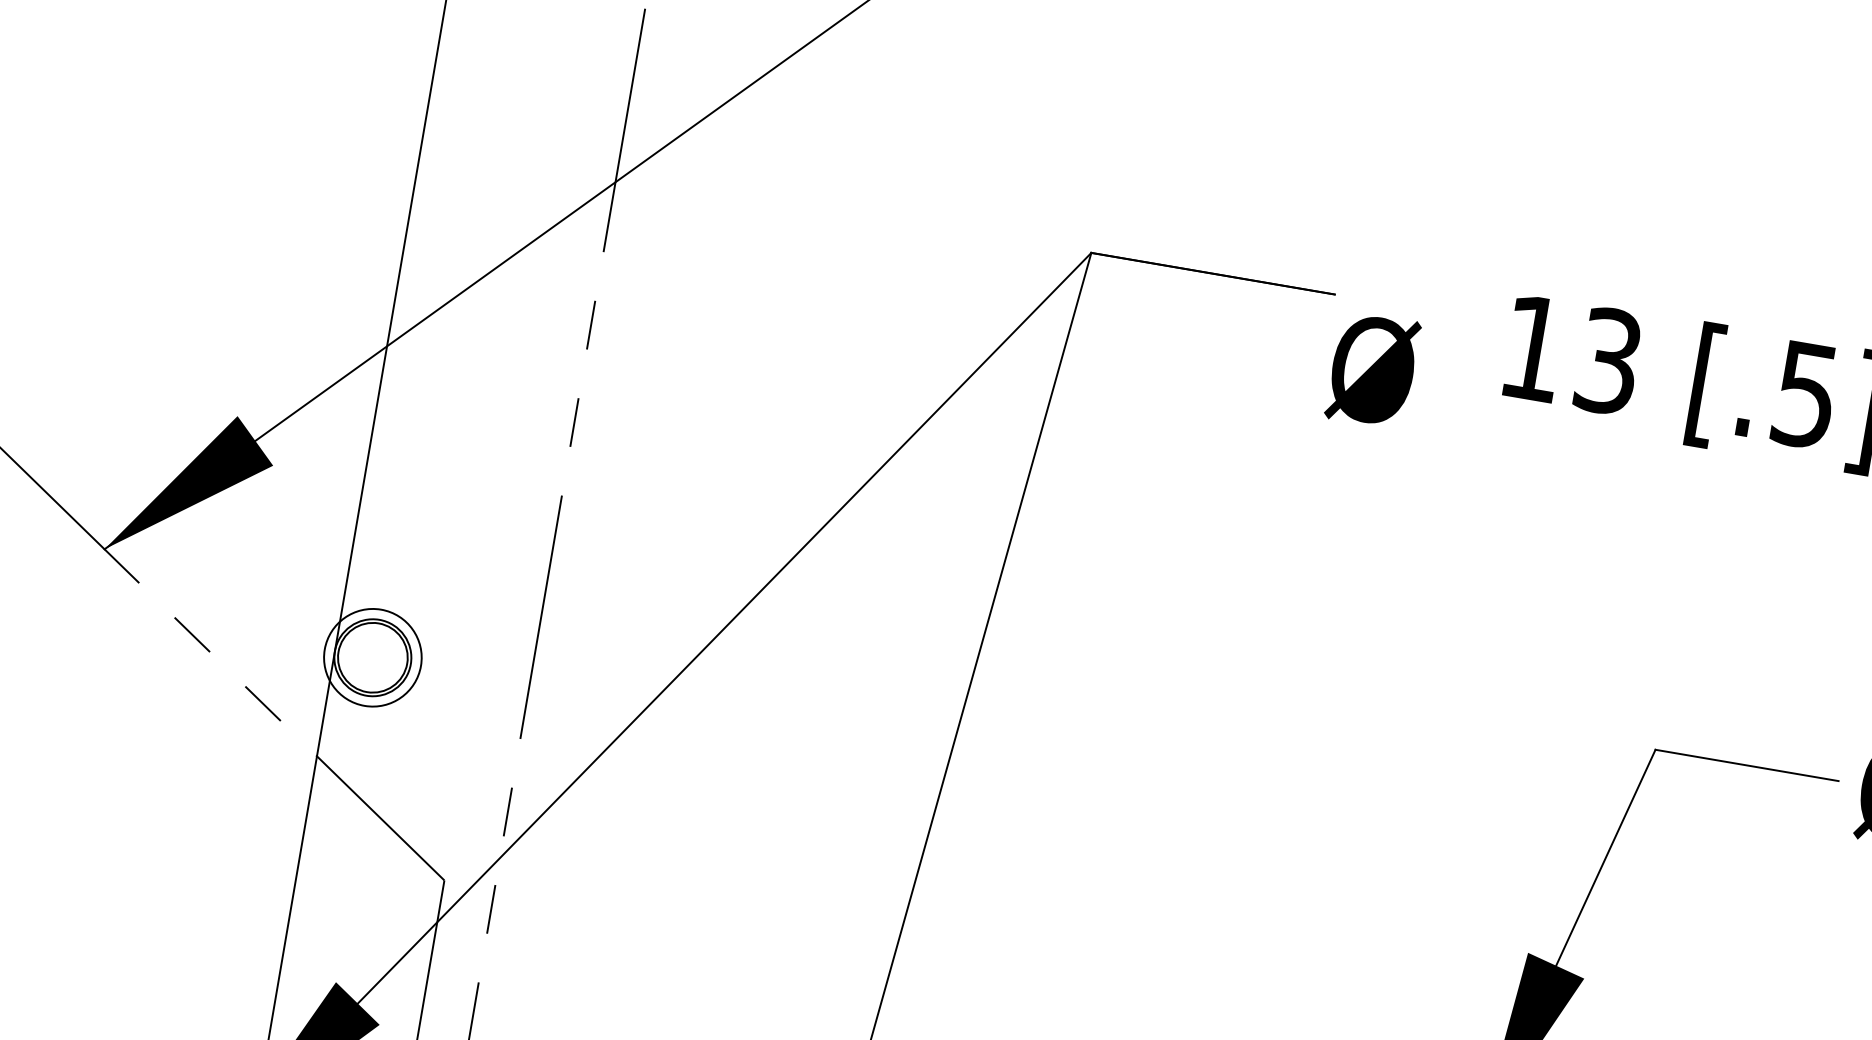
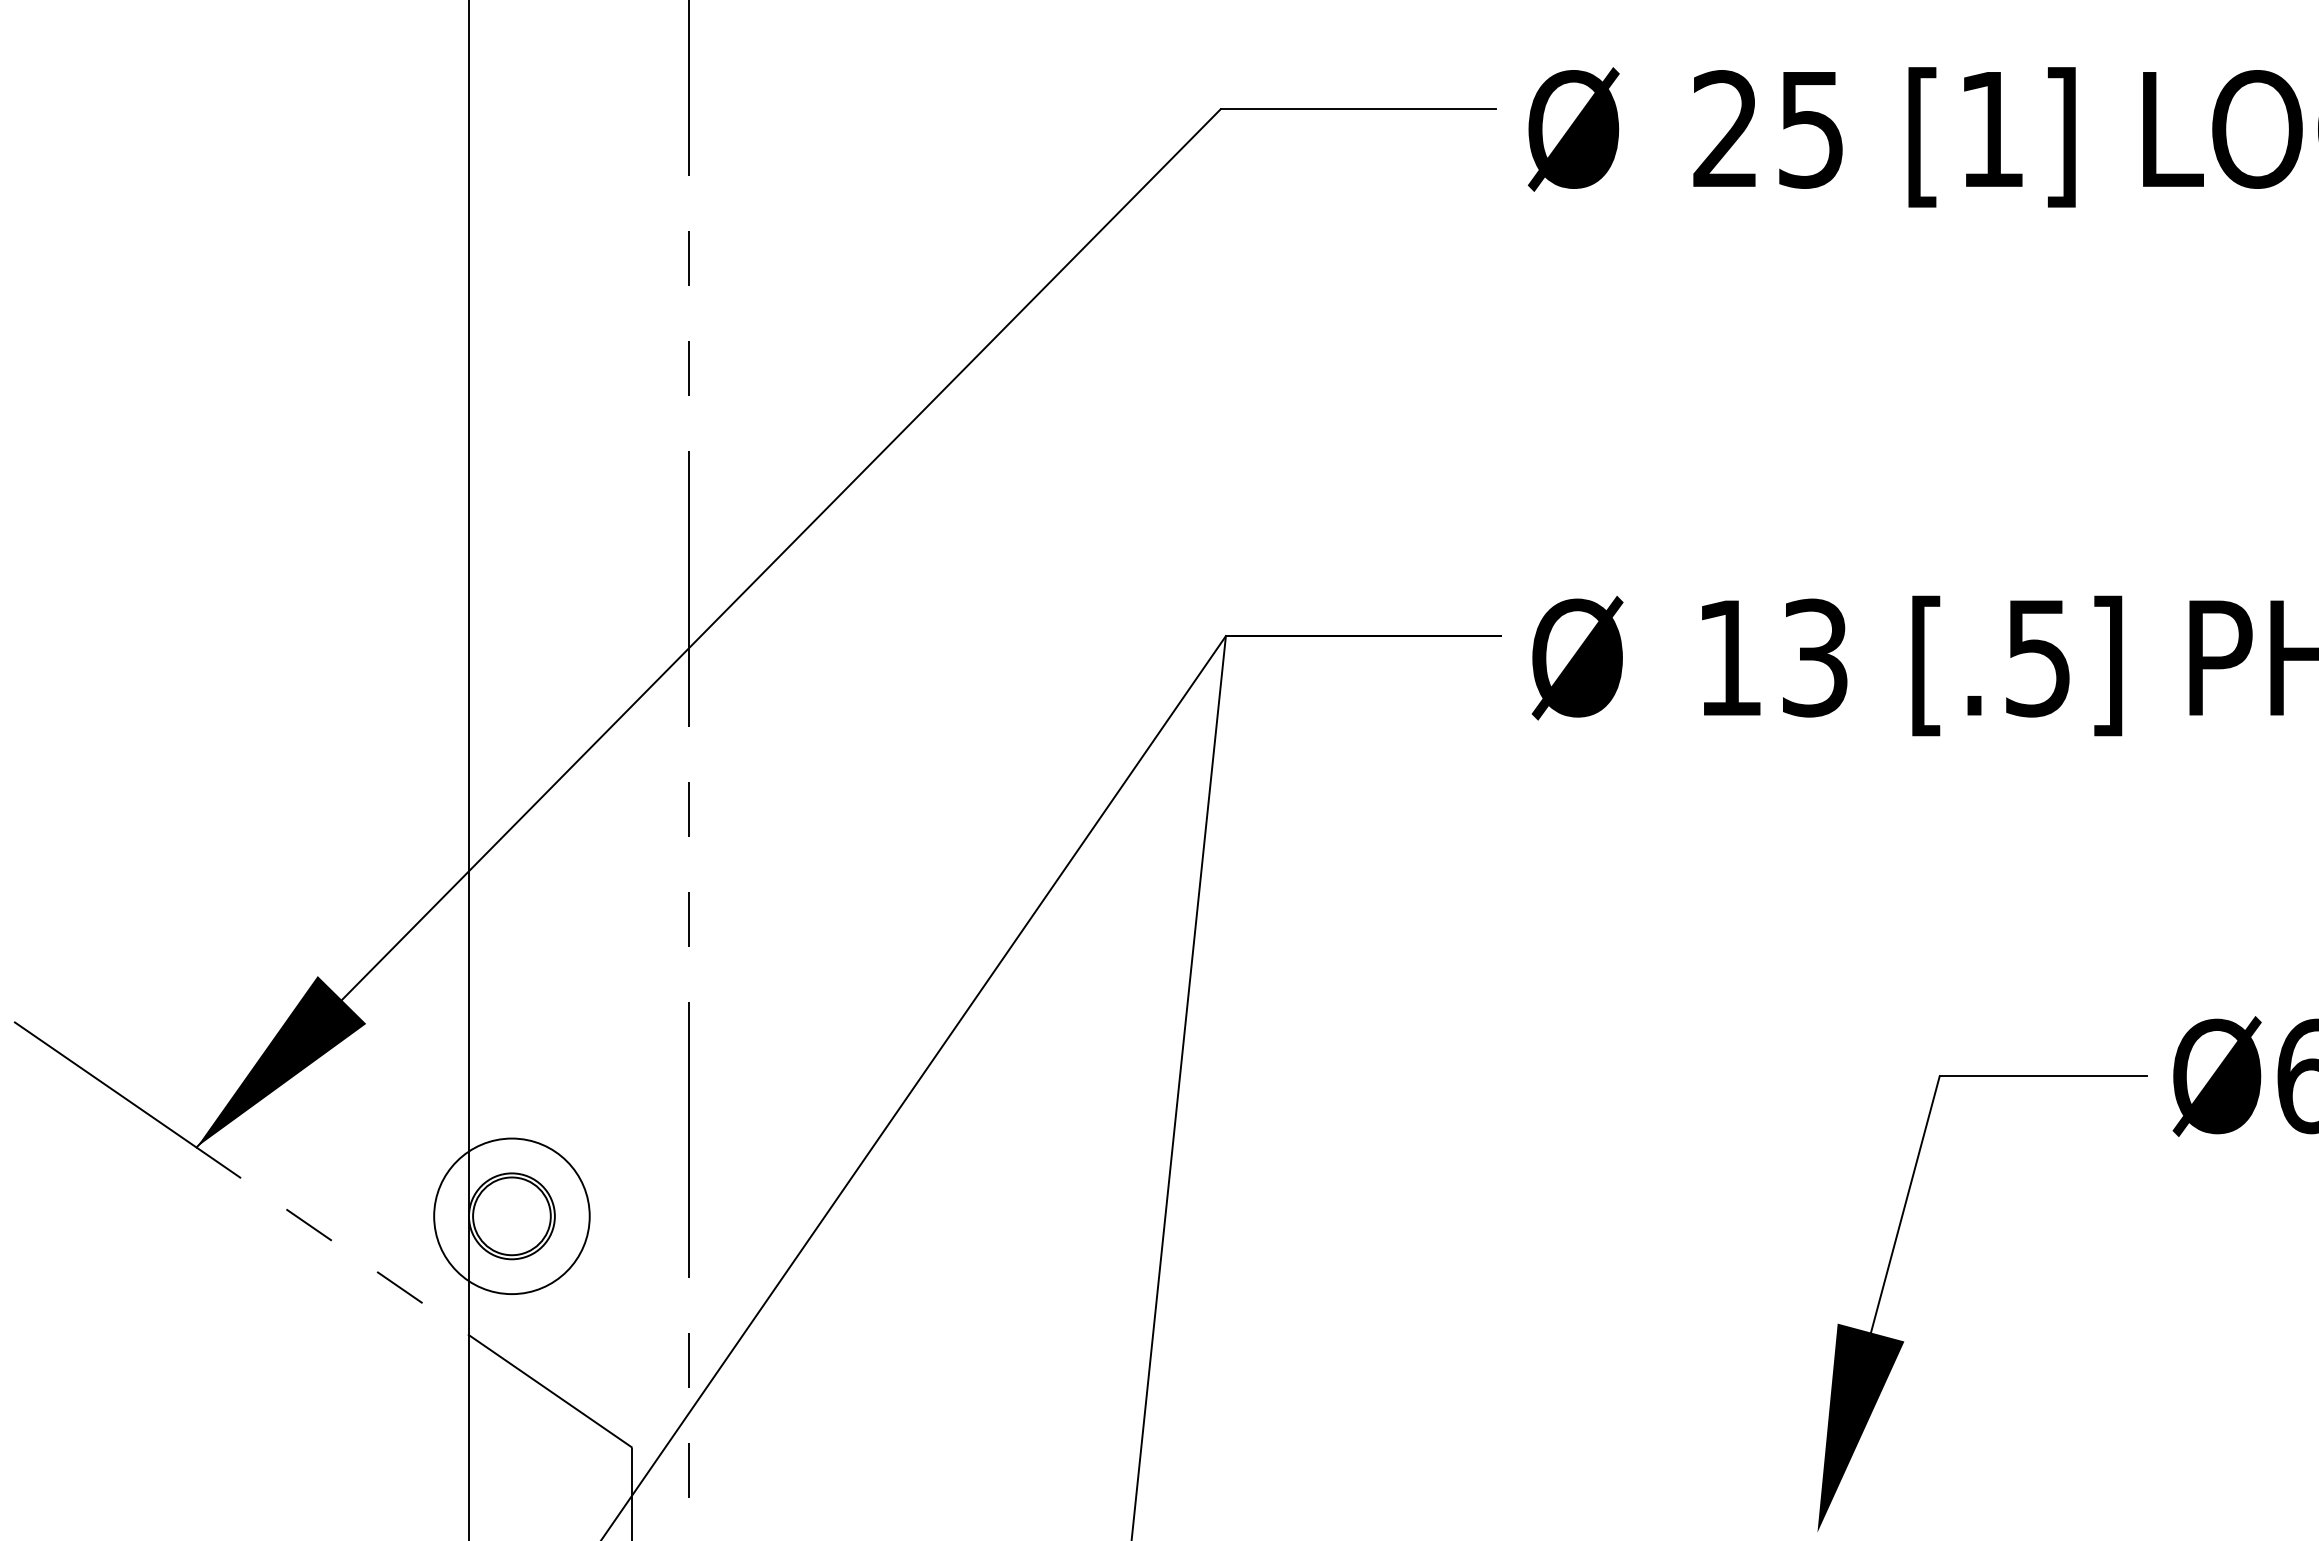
text: (1372, 370) -> (1577, 658), moved
circle: (372, 657) -> (511, 1216), size x1.43

